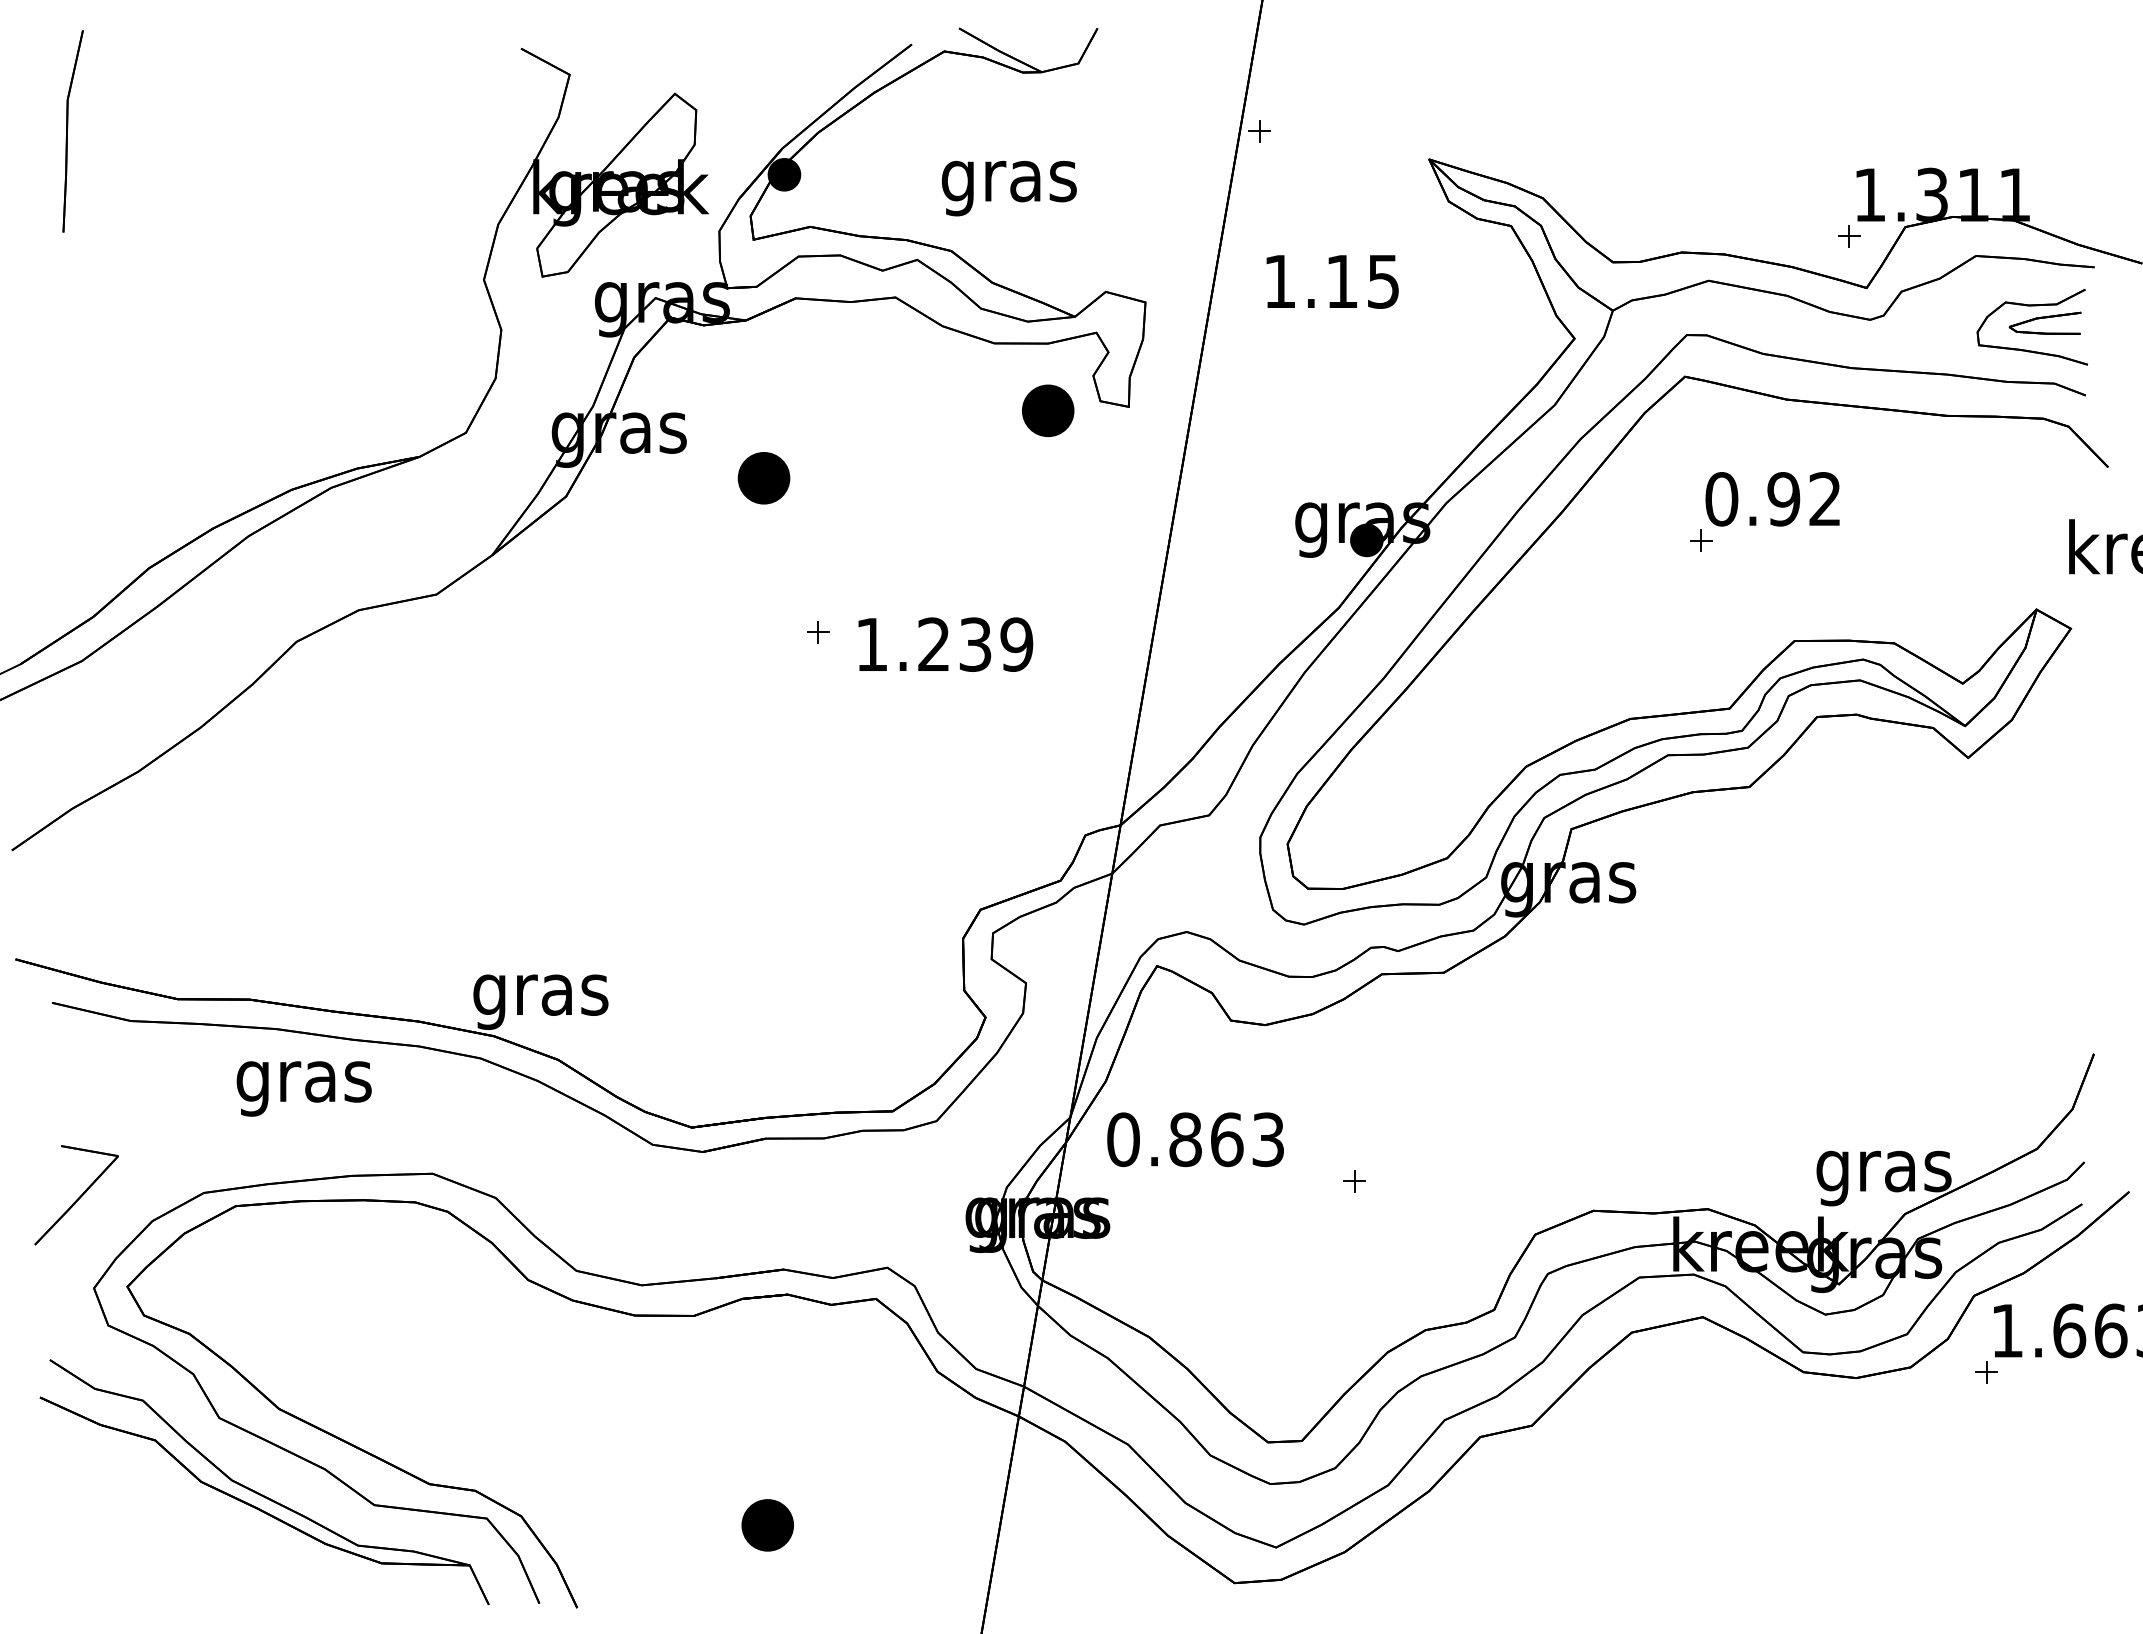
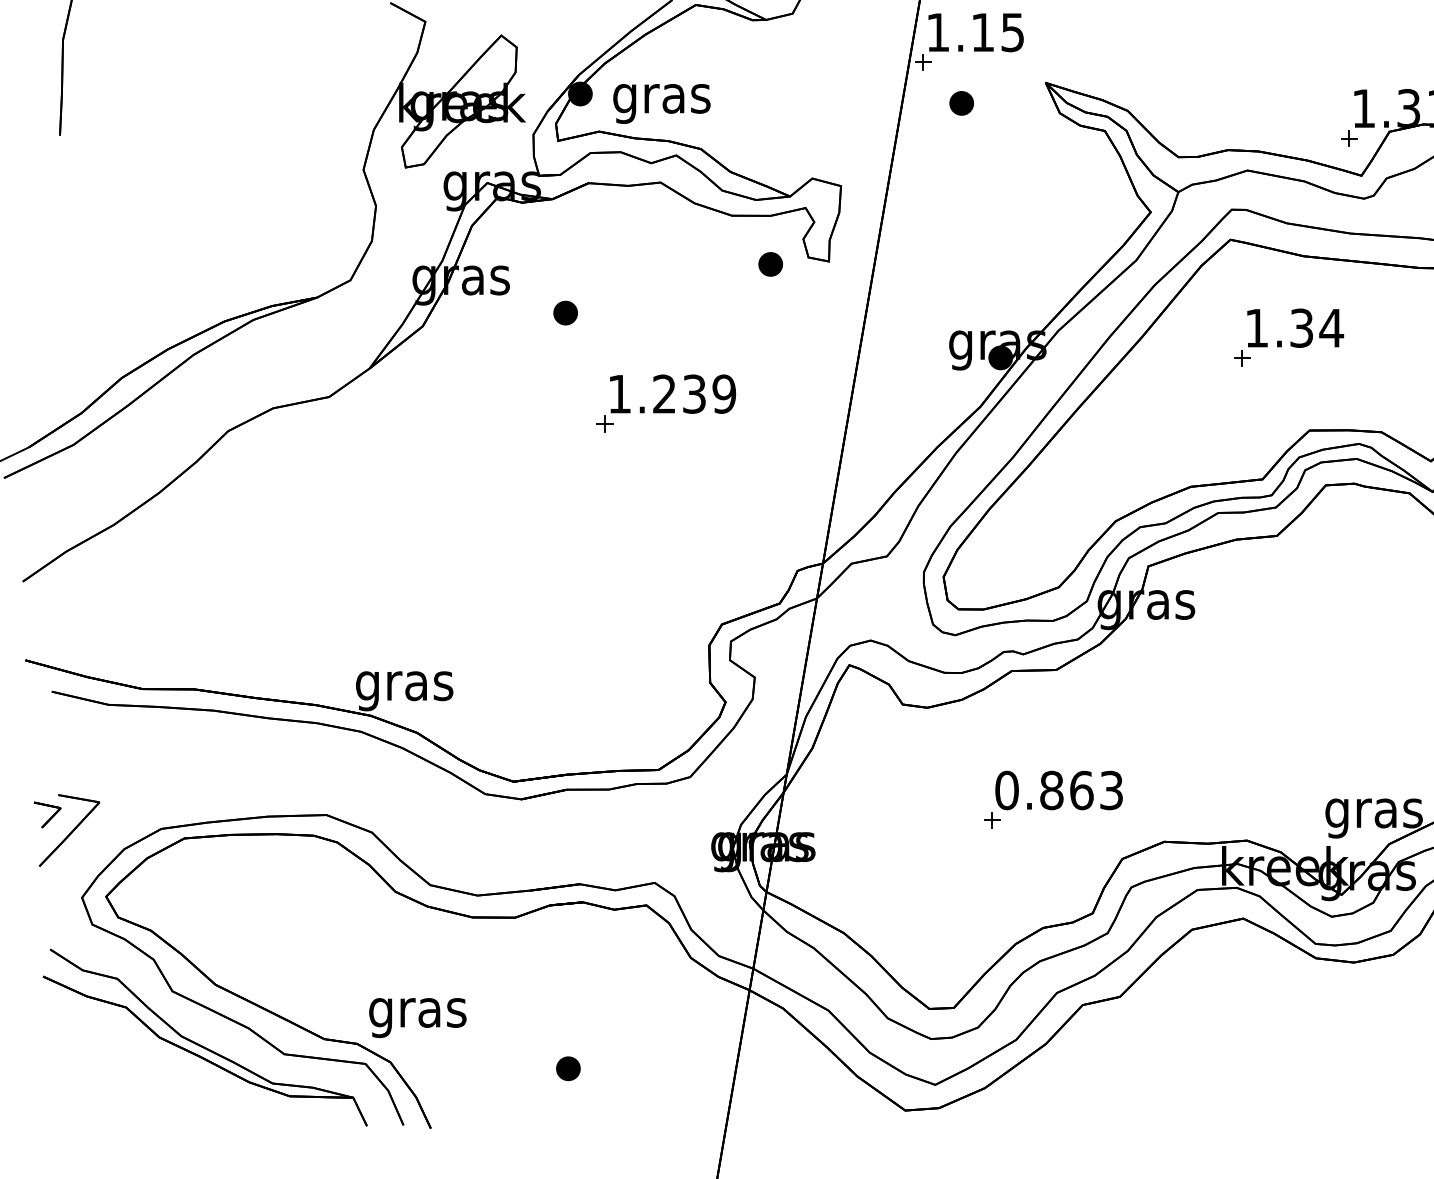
part: (1312, 187) -> (961, 103), added
text: (1008, 188) -> (661, 103), moved
text: (1332, 281) -> (975, 32), moved
part: (1047, 410) -> (770, 264), size x0.62
part: (763, 478) -> (565, 313), size x0.62
text: (1773, 499) -> (1294, 328), 0.92 -> 1.34
text: (945, 644) -> (672, 394), moved
text: (303, 1088) -> (417, 1017), moved
text: (1195, 1139) -> (1059, 790), moved
part: (46, 1173) -> (47, 814), added
part: (767, 1524) -> (568, 1068), size x0.62

